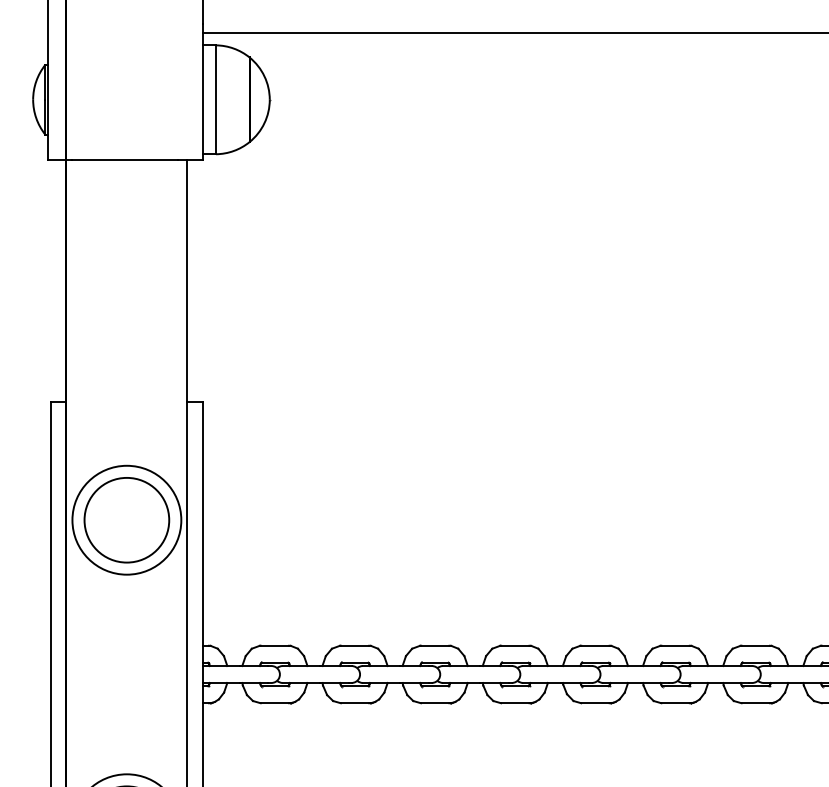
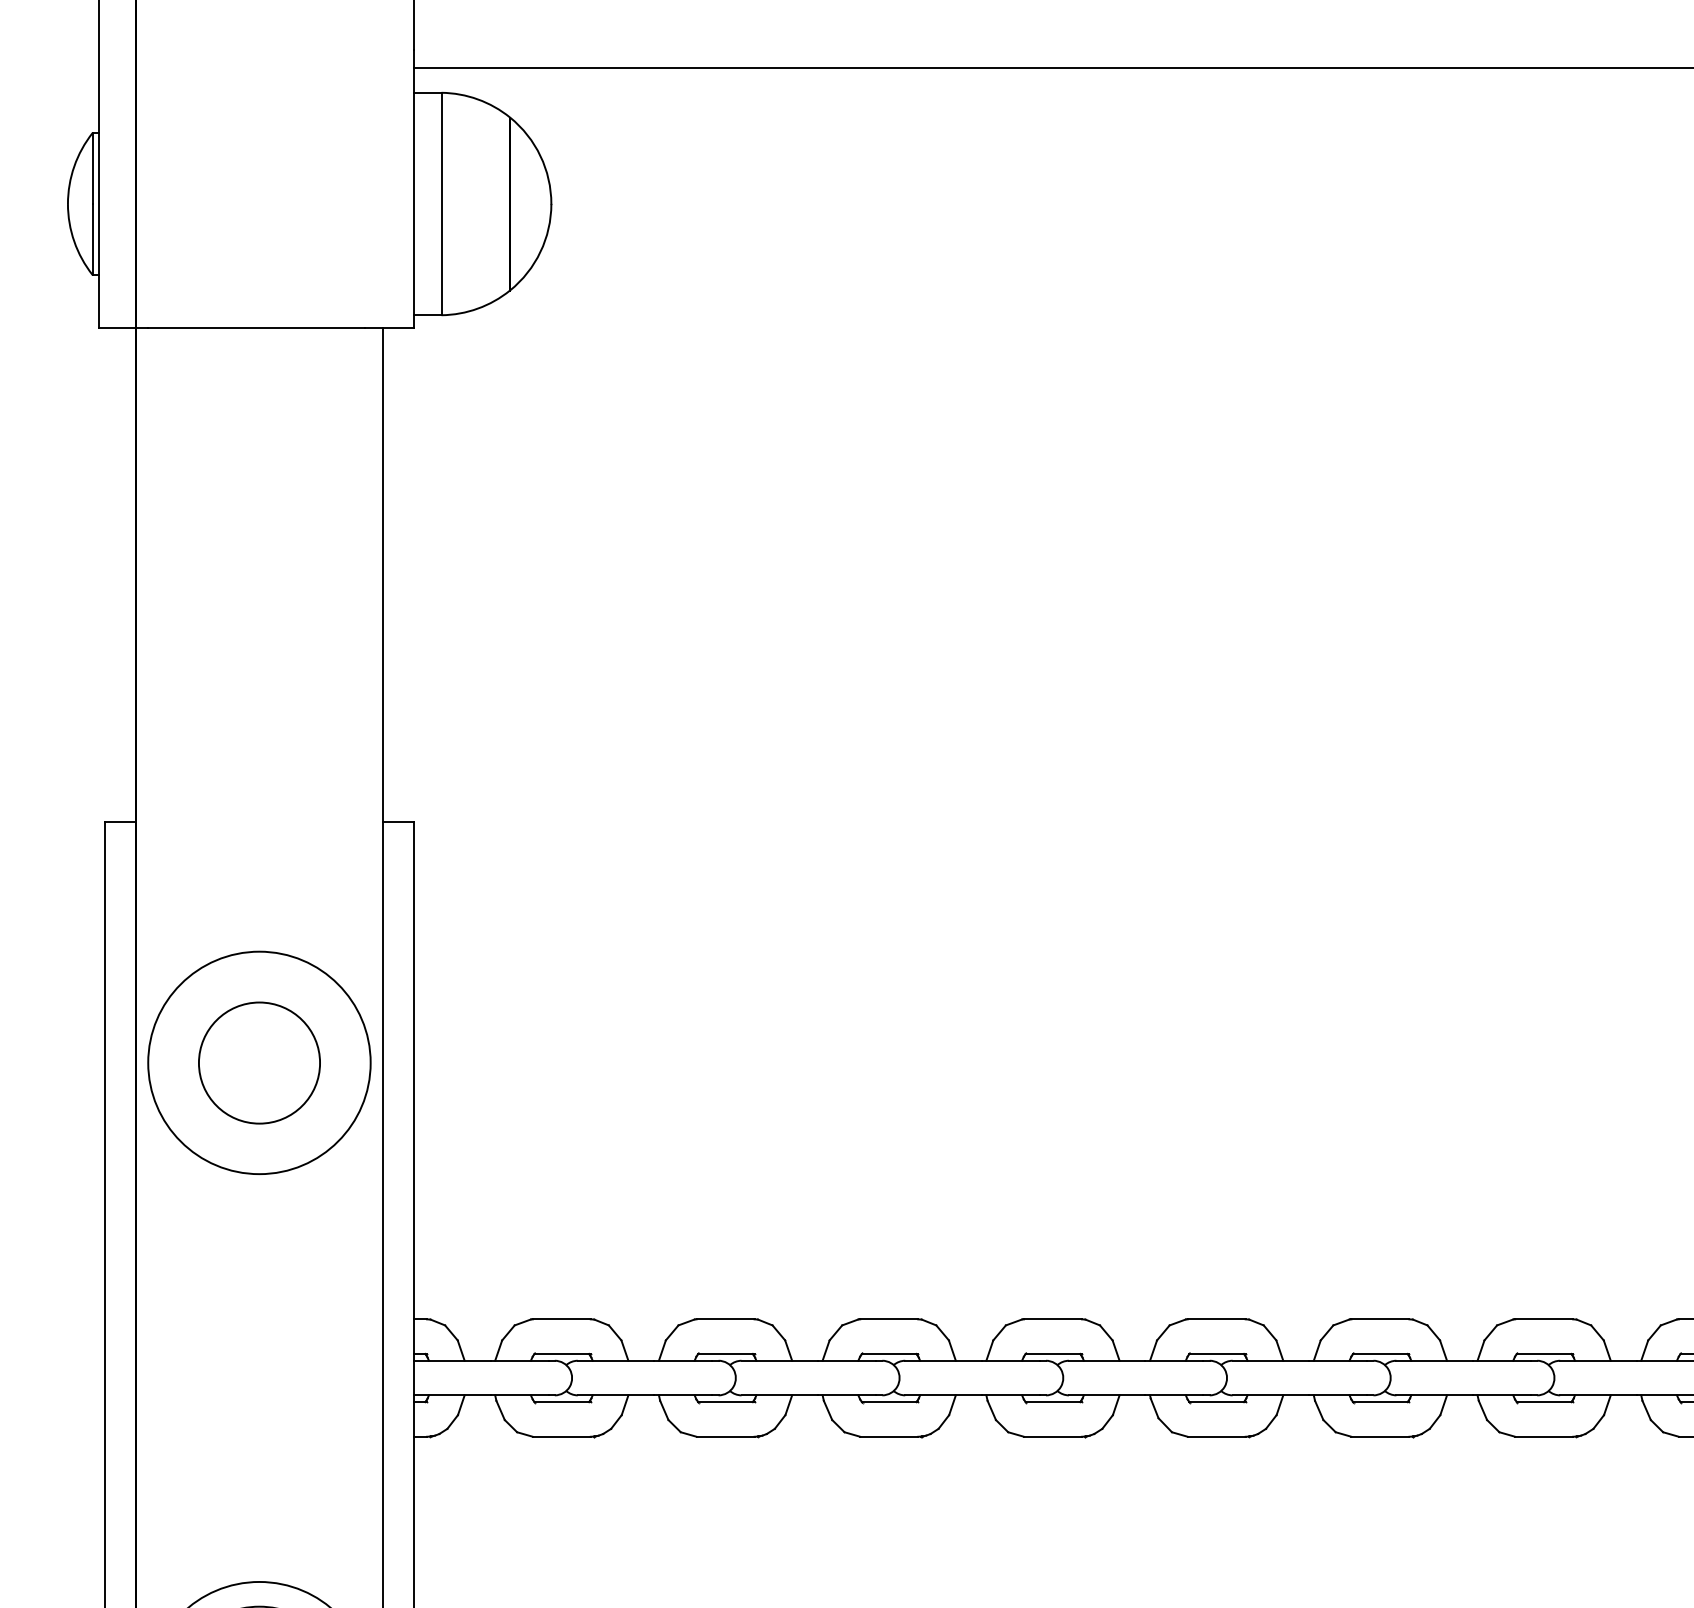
circle: (126, 520) -> (258, 1063), size x0.7

